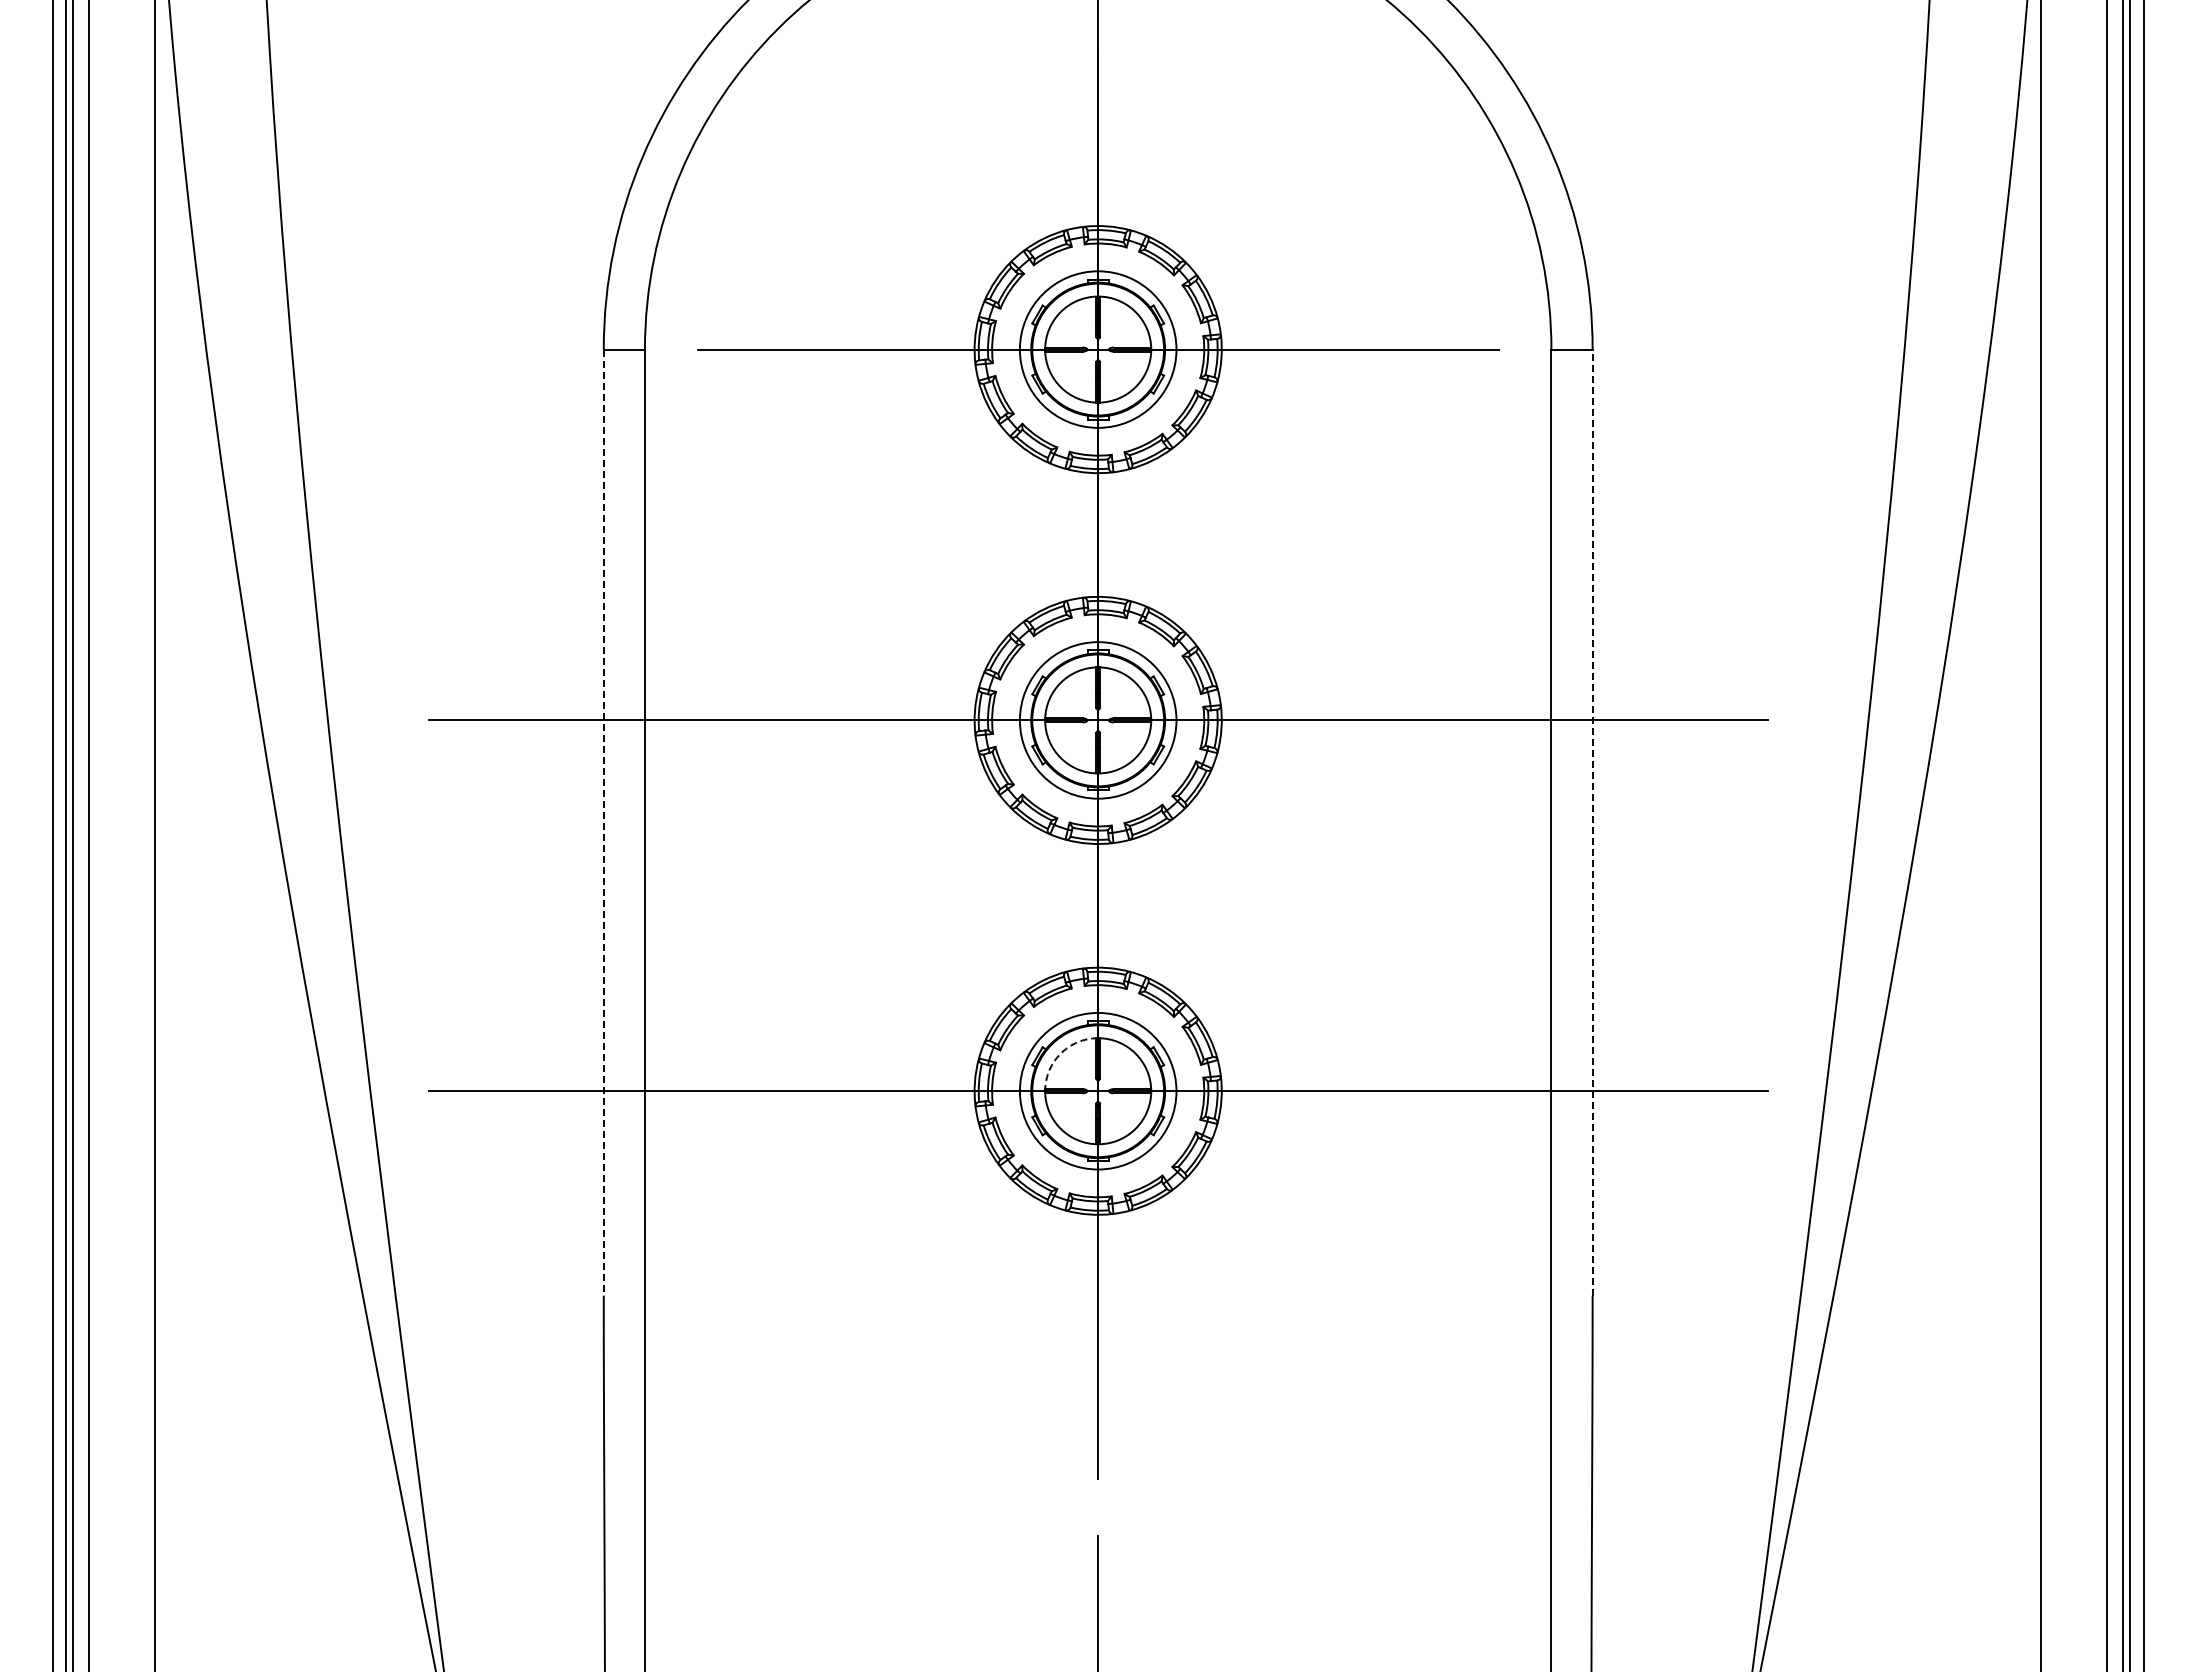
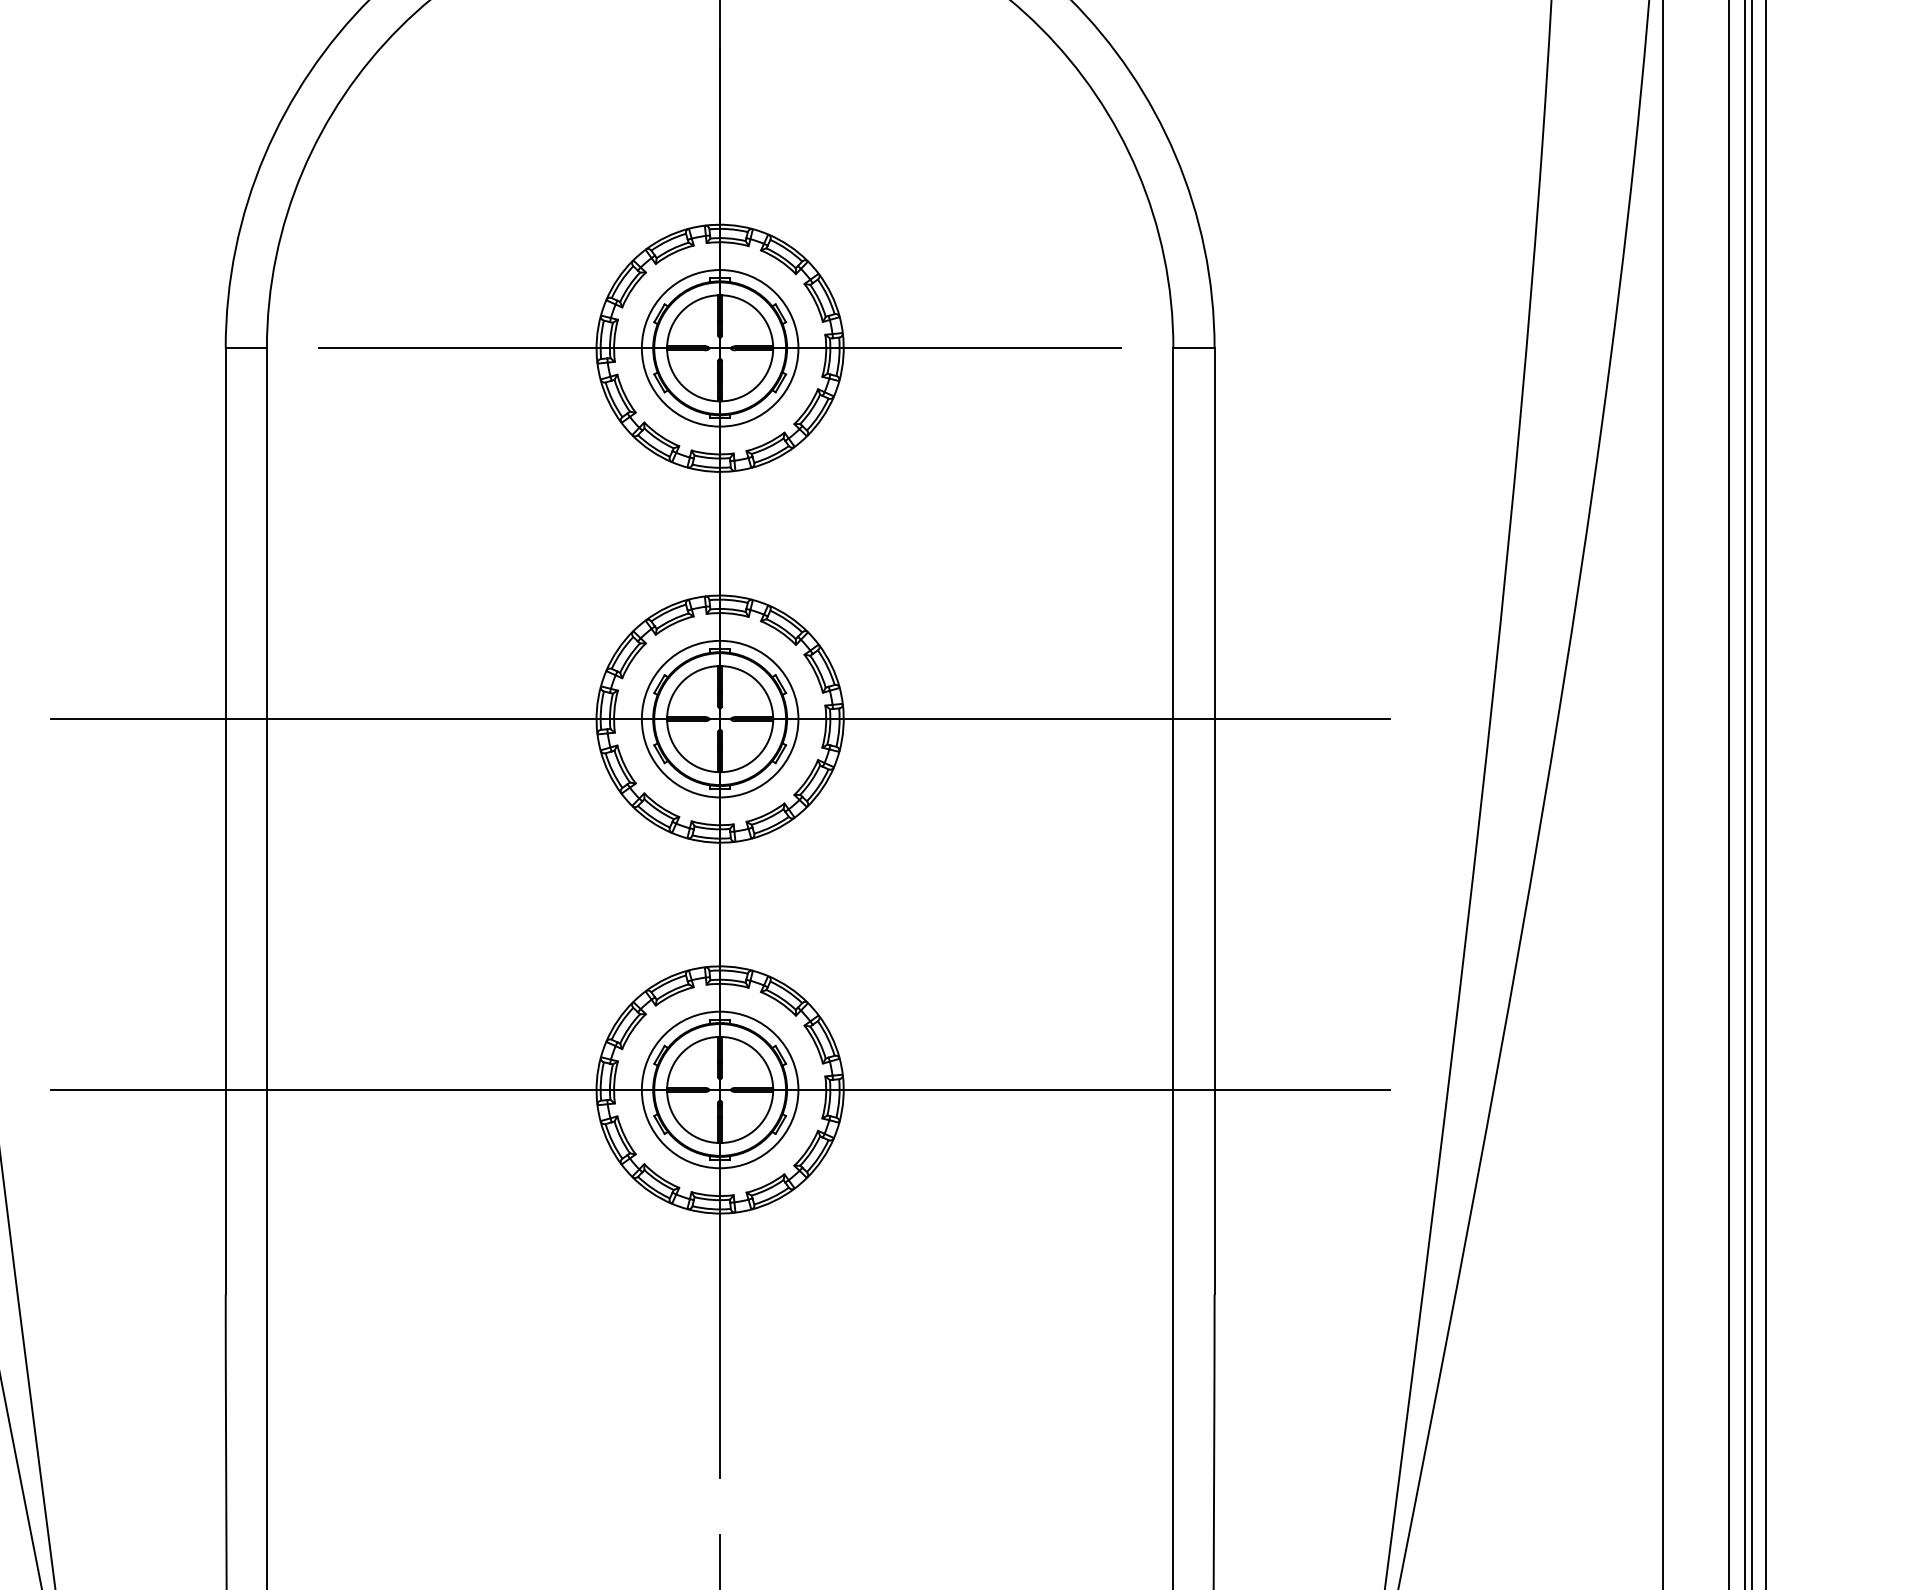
line: (1592, 822) -> (1214, 821), dashed -> solid
line: (603, 823) -> (225, 822), dashed -> solid
arc: (1060, 1053) -> (682, 1052), dashed -> solid

